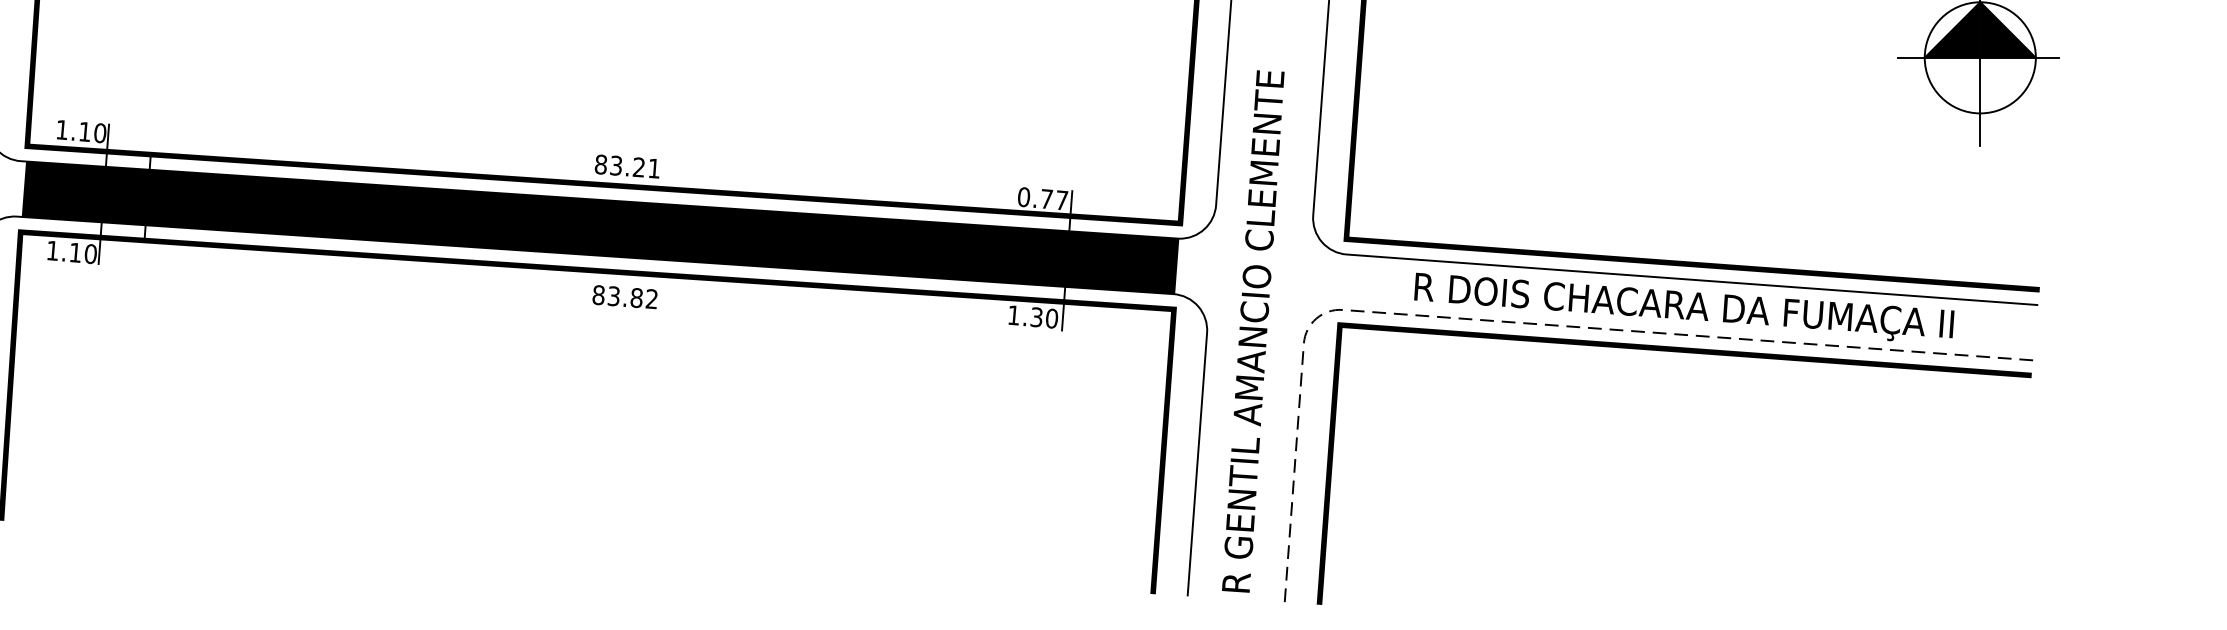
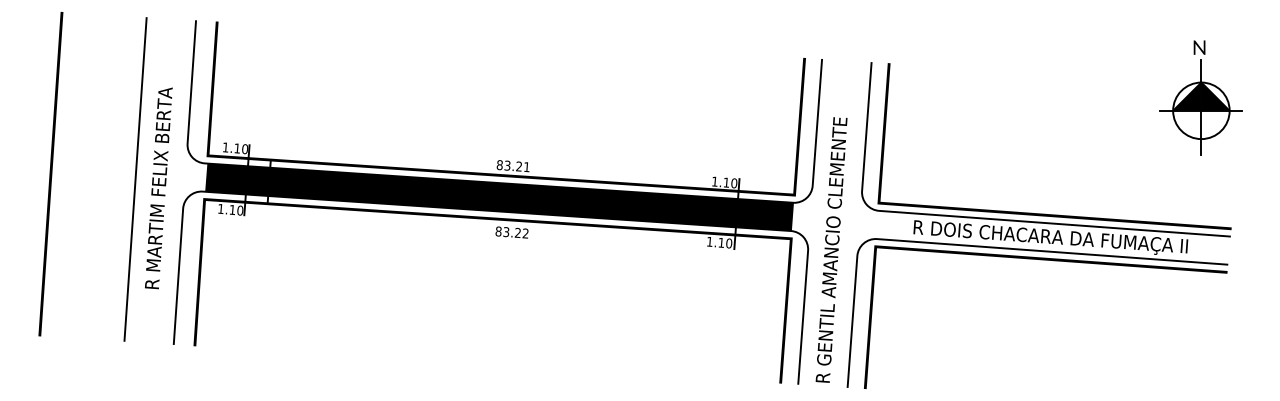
text: (1042, 198) -> (724, 182), 0.77 -> 1.10
text: (635, 297) -> (517, 232), 83.82 -> 83.22
text: (1036, 316) -> (721, 242), 1.30 -> 1.10
line: (1516, 322) -> (965, 245), dashed -> solid

